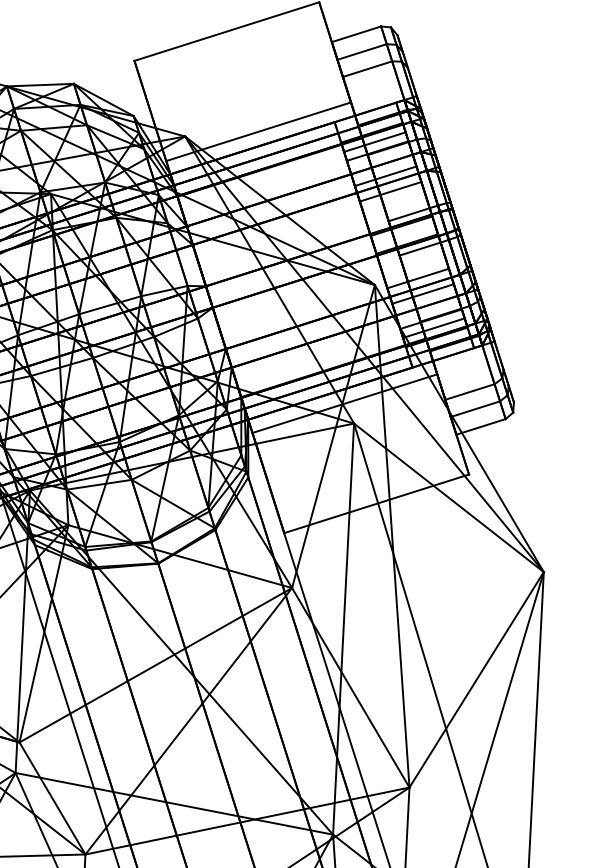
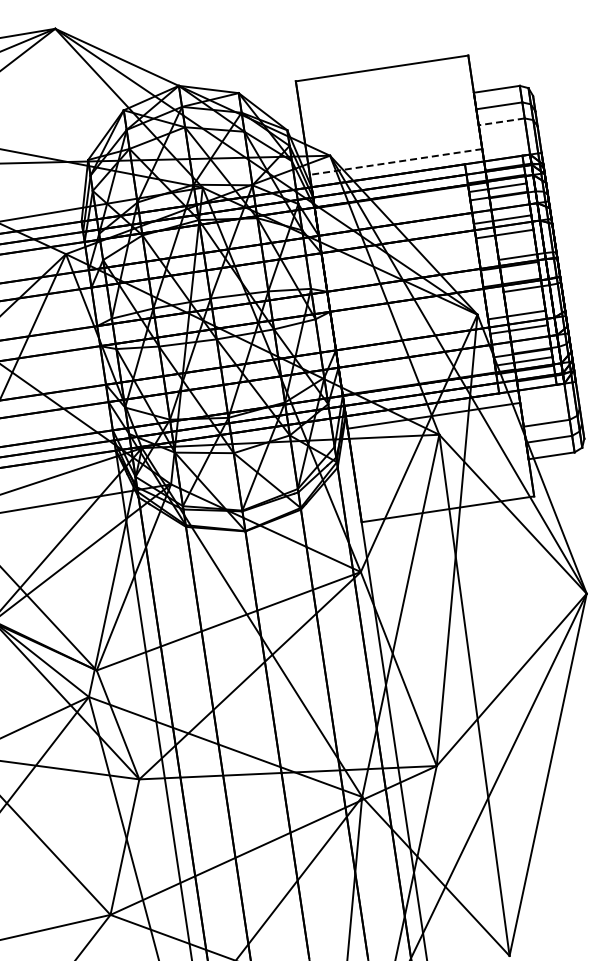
line: (367, 68) -> (501, 121), solid -> dashed
line: (258, 132) -> (395, 162), solid -> dashed

